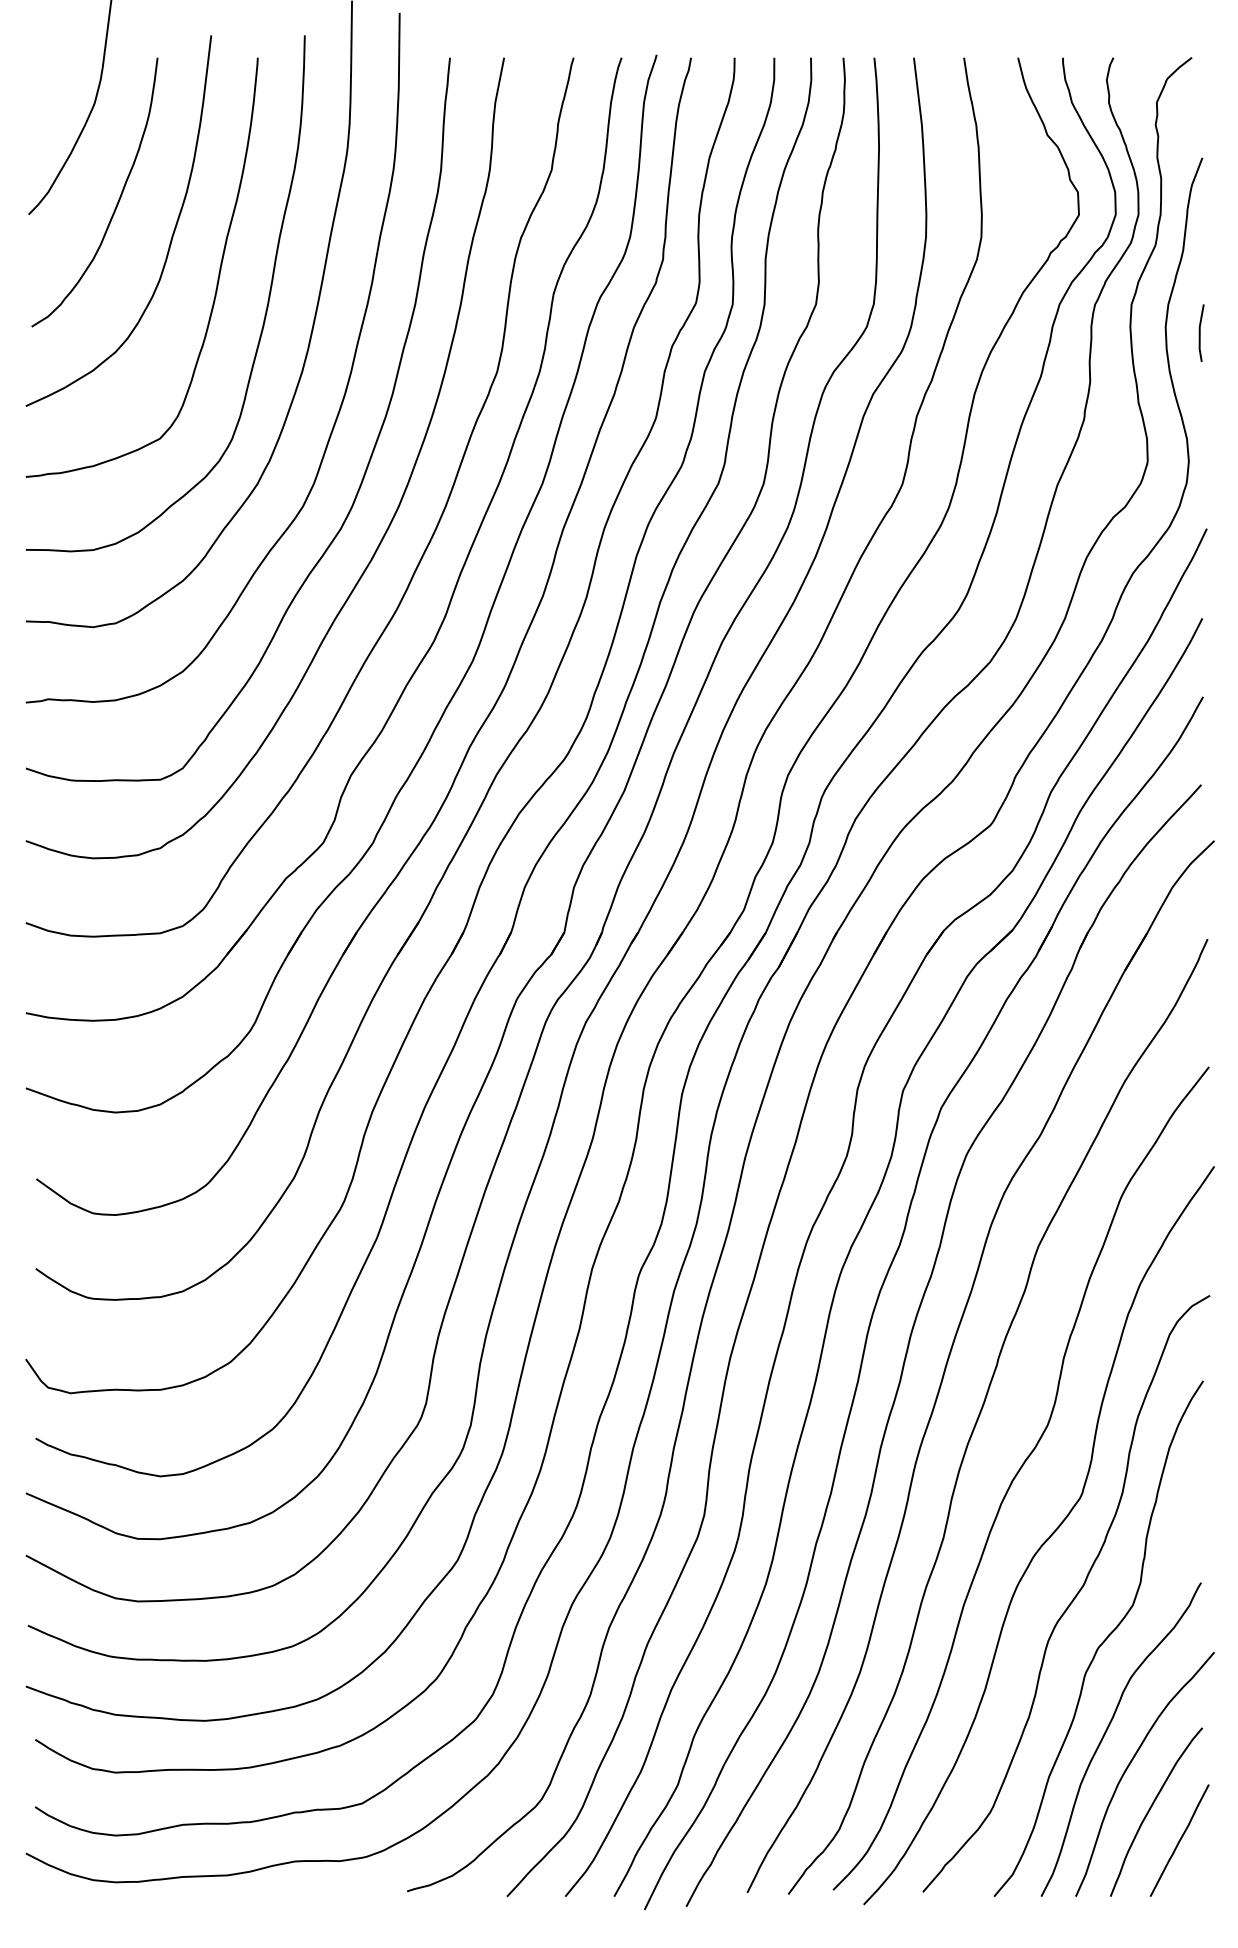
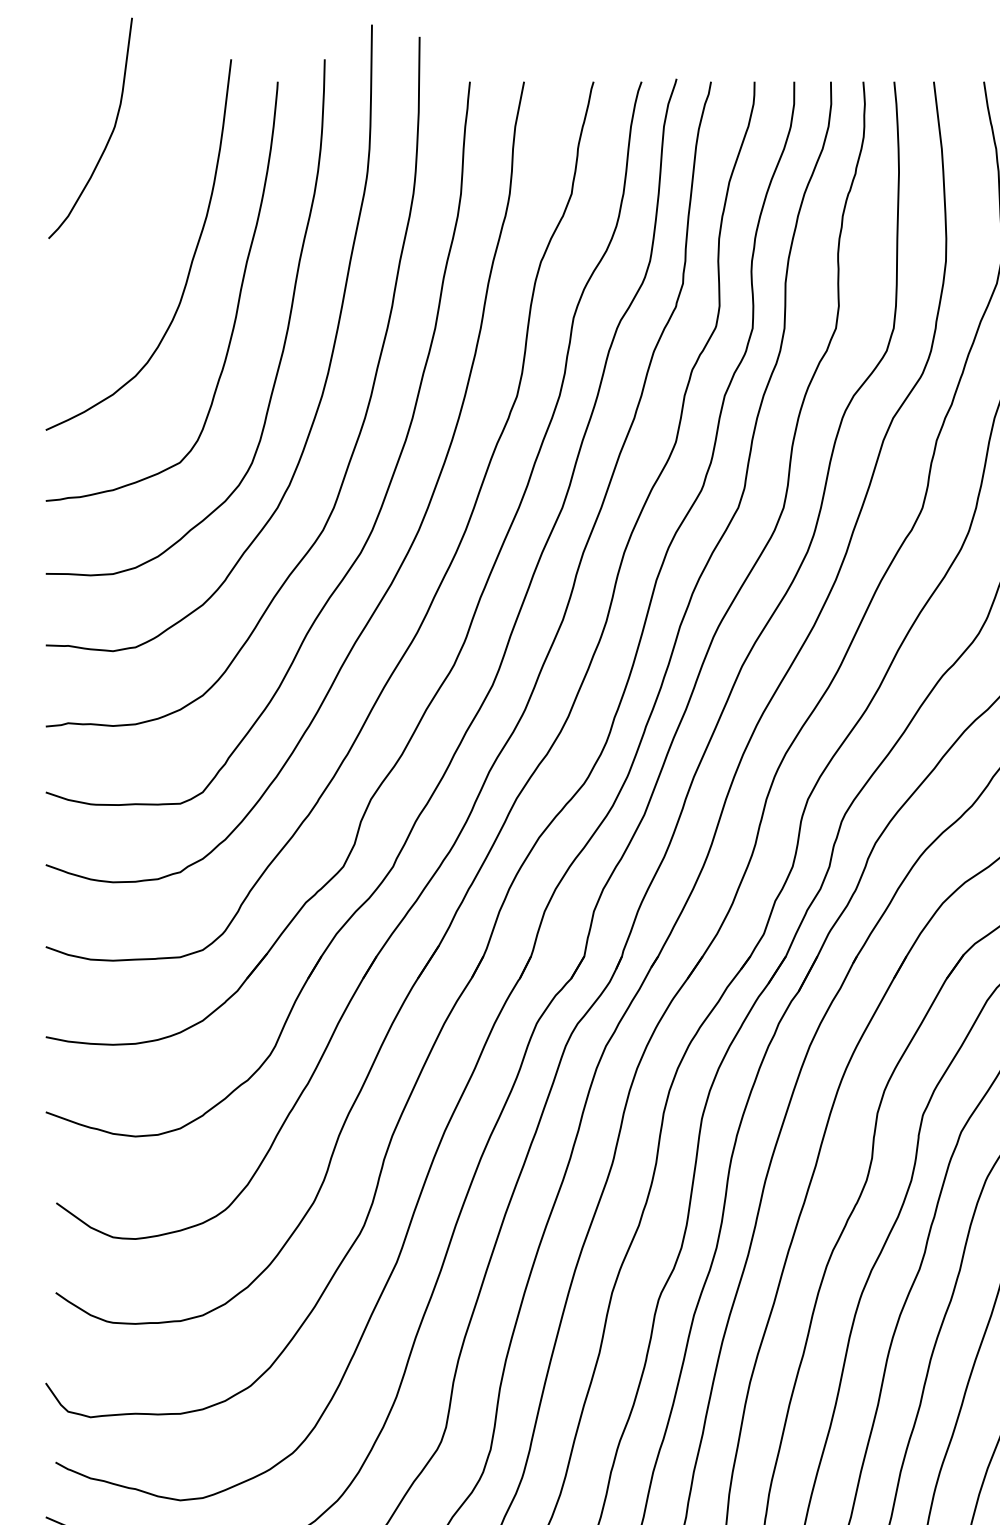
curve: (116, 203) -> (136, 227), removed

